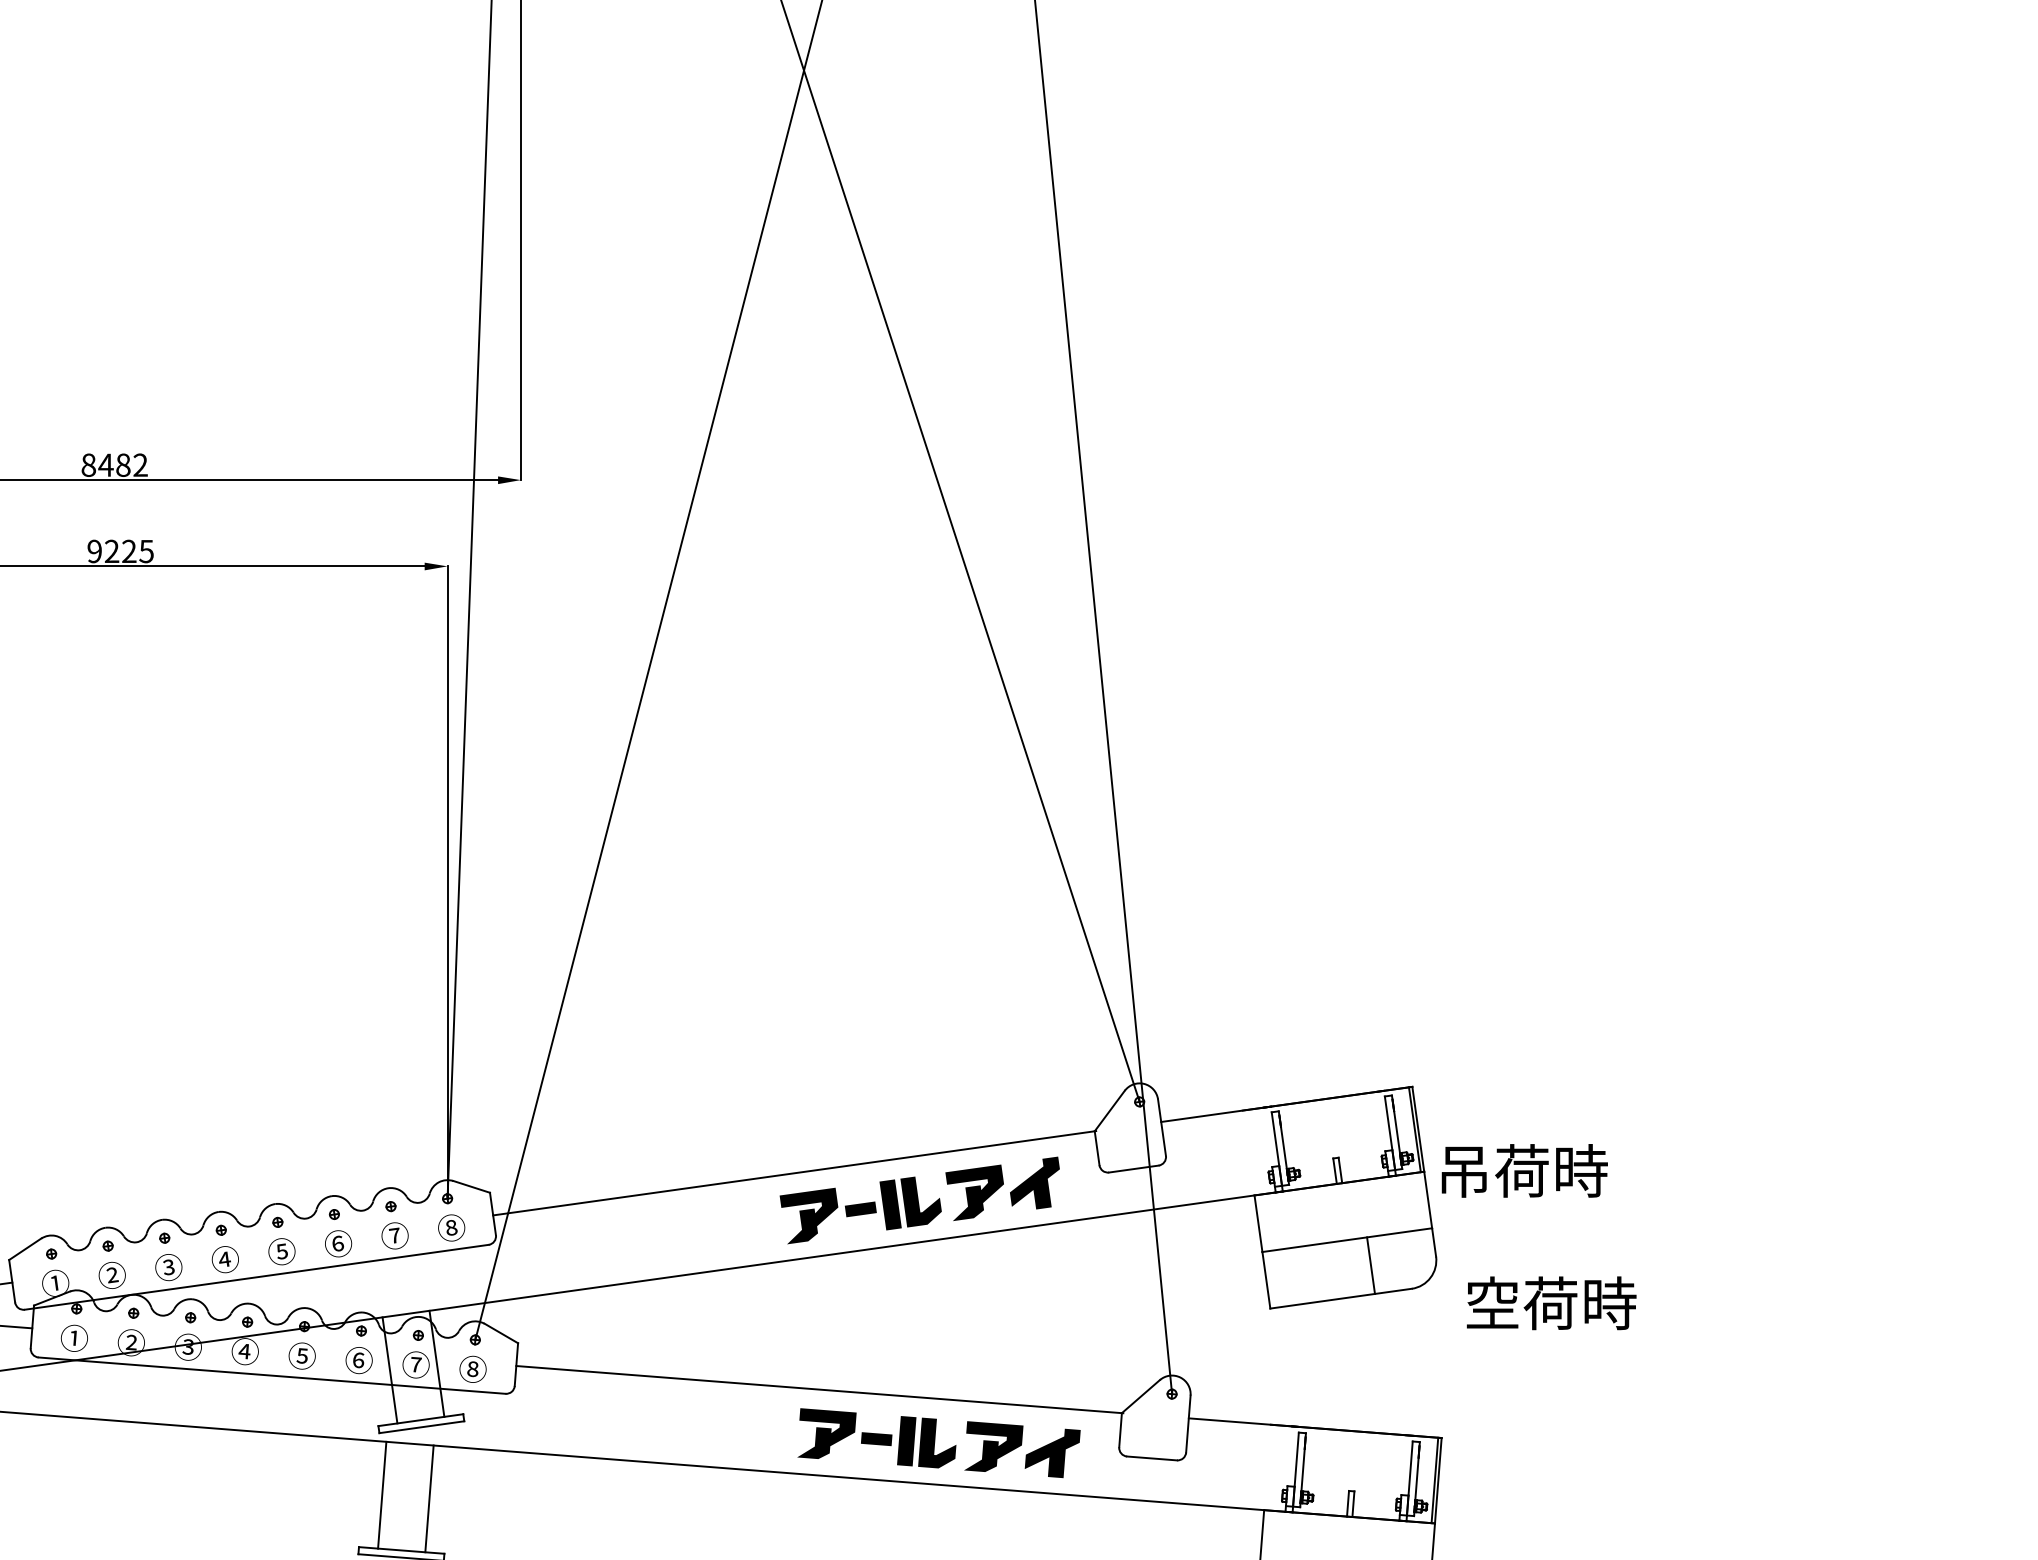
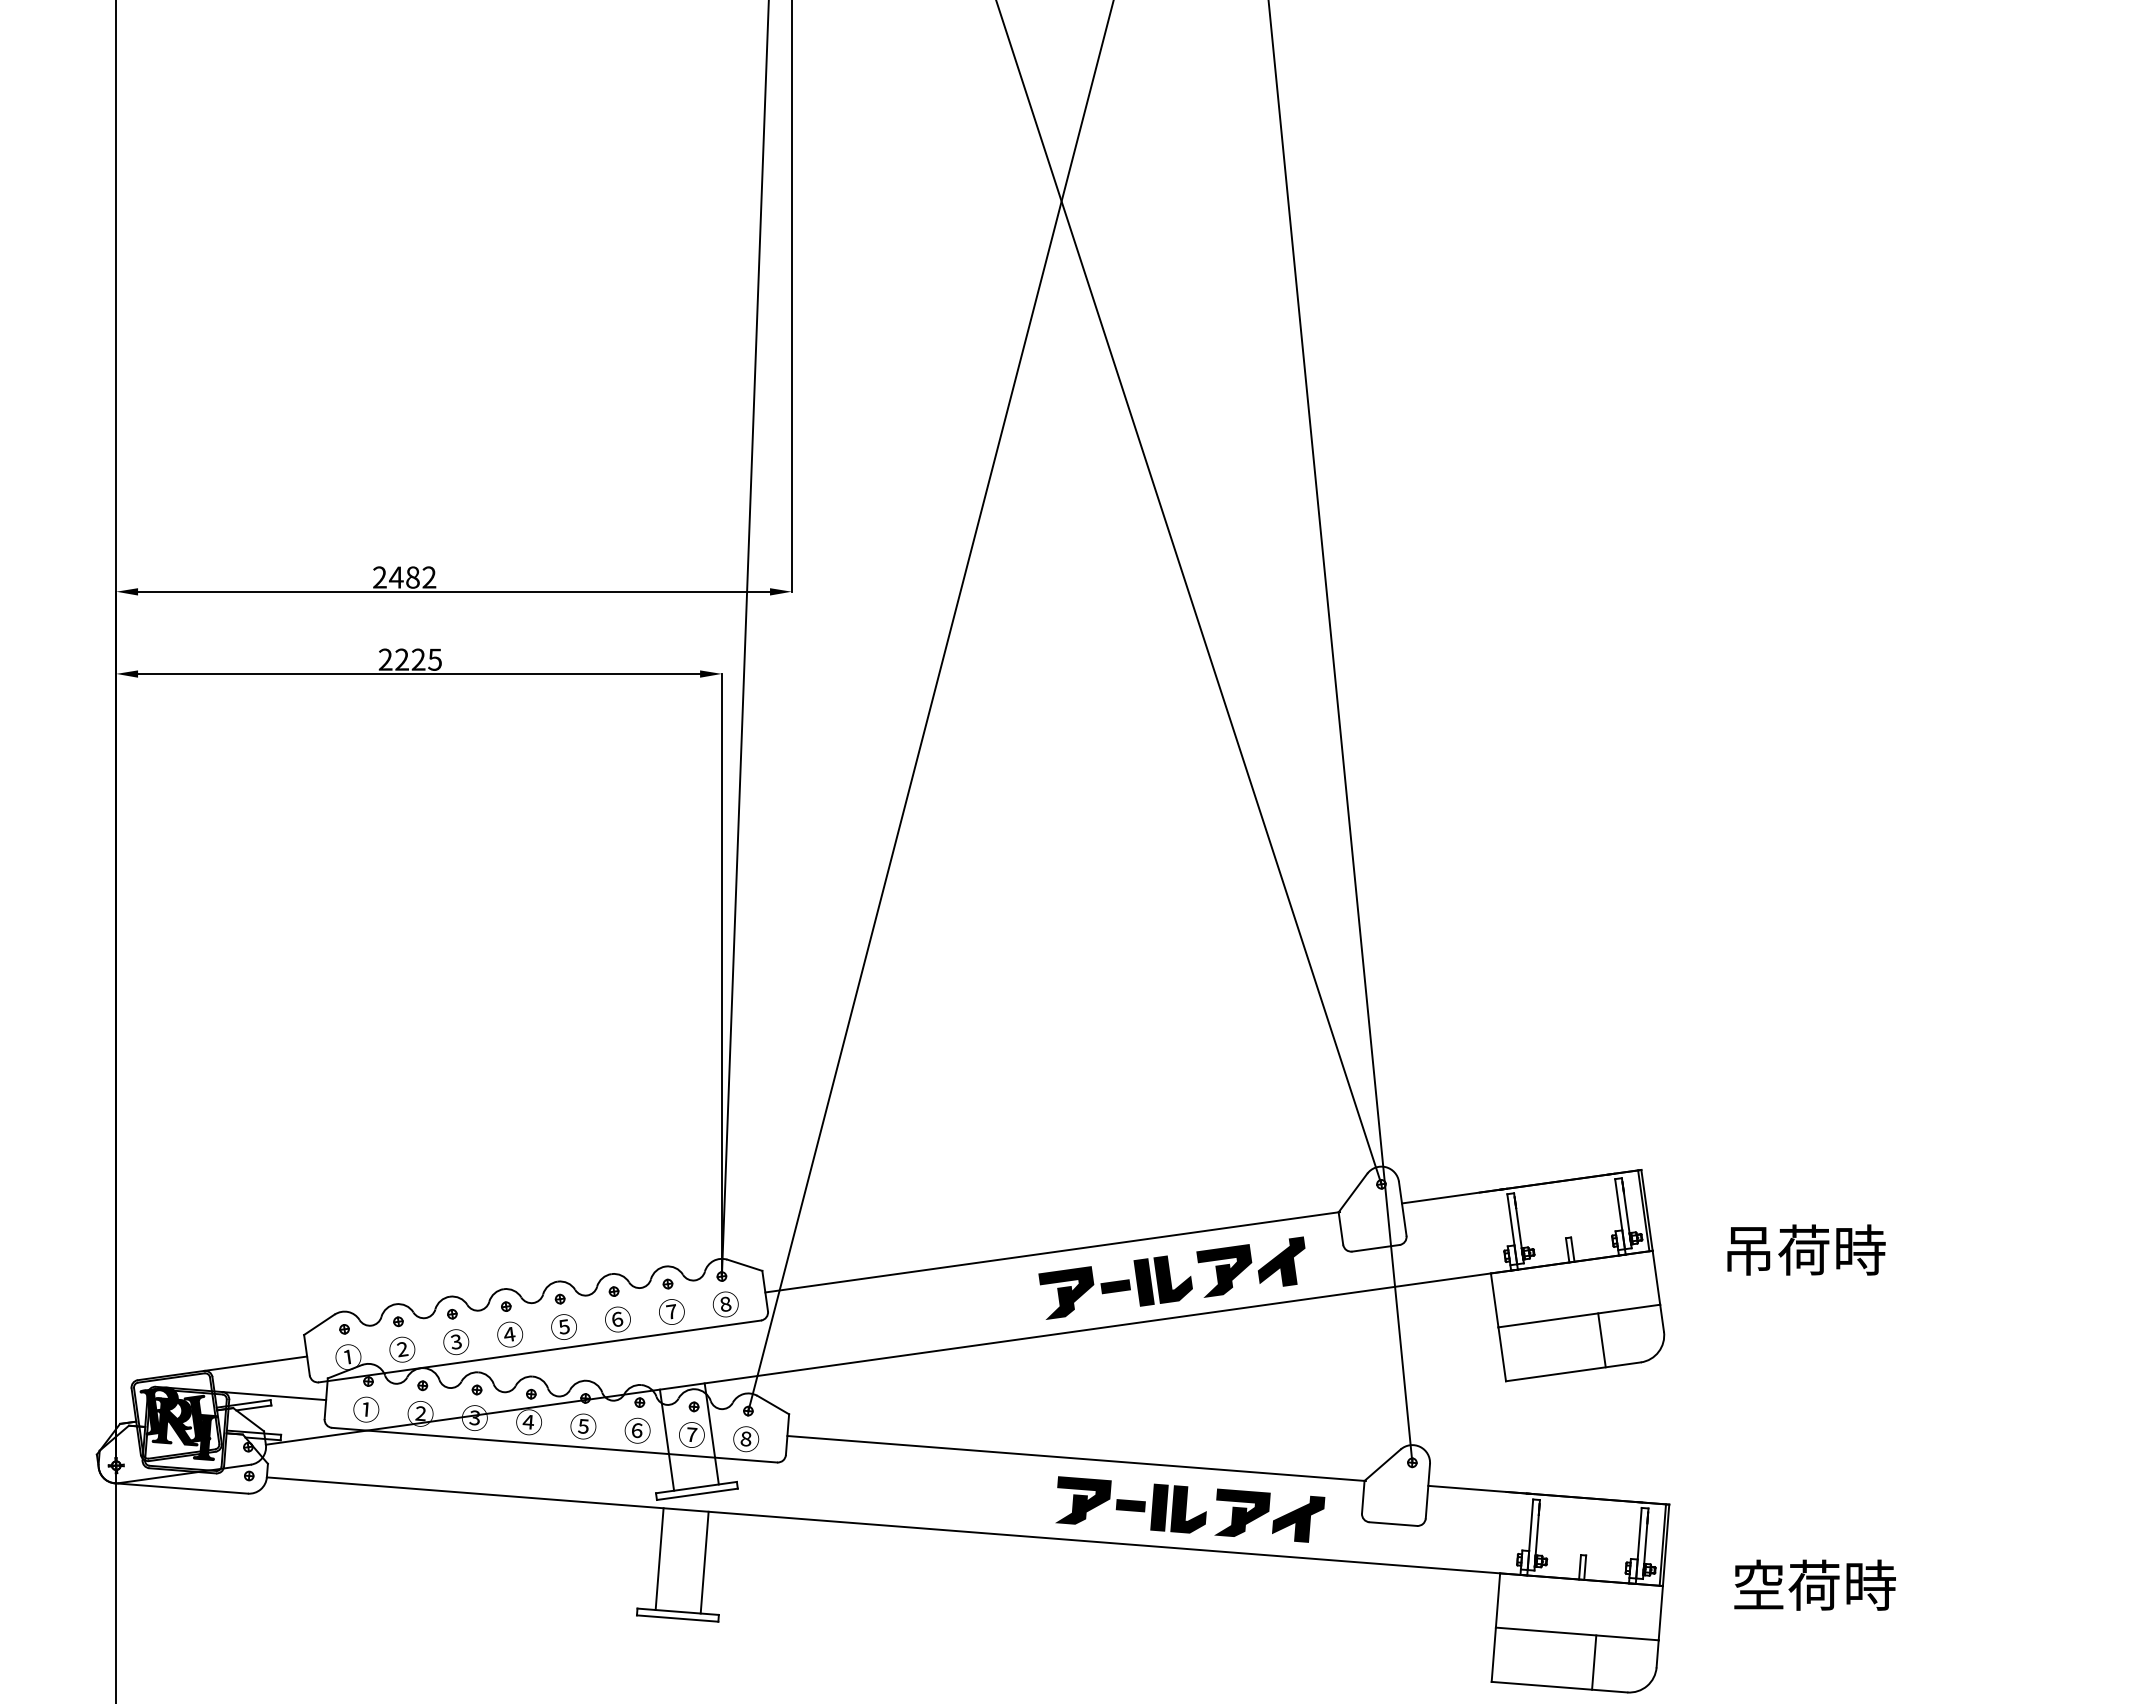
text: (88, 465) -> (379, 577), 8482 -> 2482
text: (94, 551) -> (385, 659), 9225 -> 2225
text: (1524, 1170) -> (1806, 1249), moved
text: (1551, 1302) -> (1814, 1584), moved

